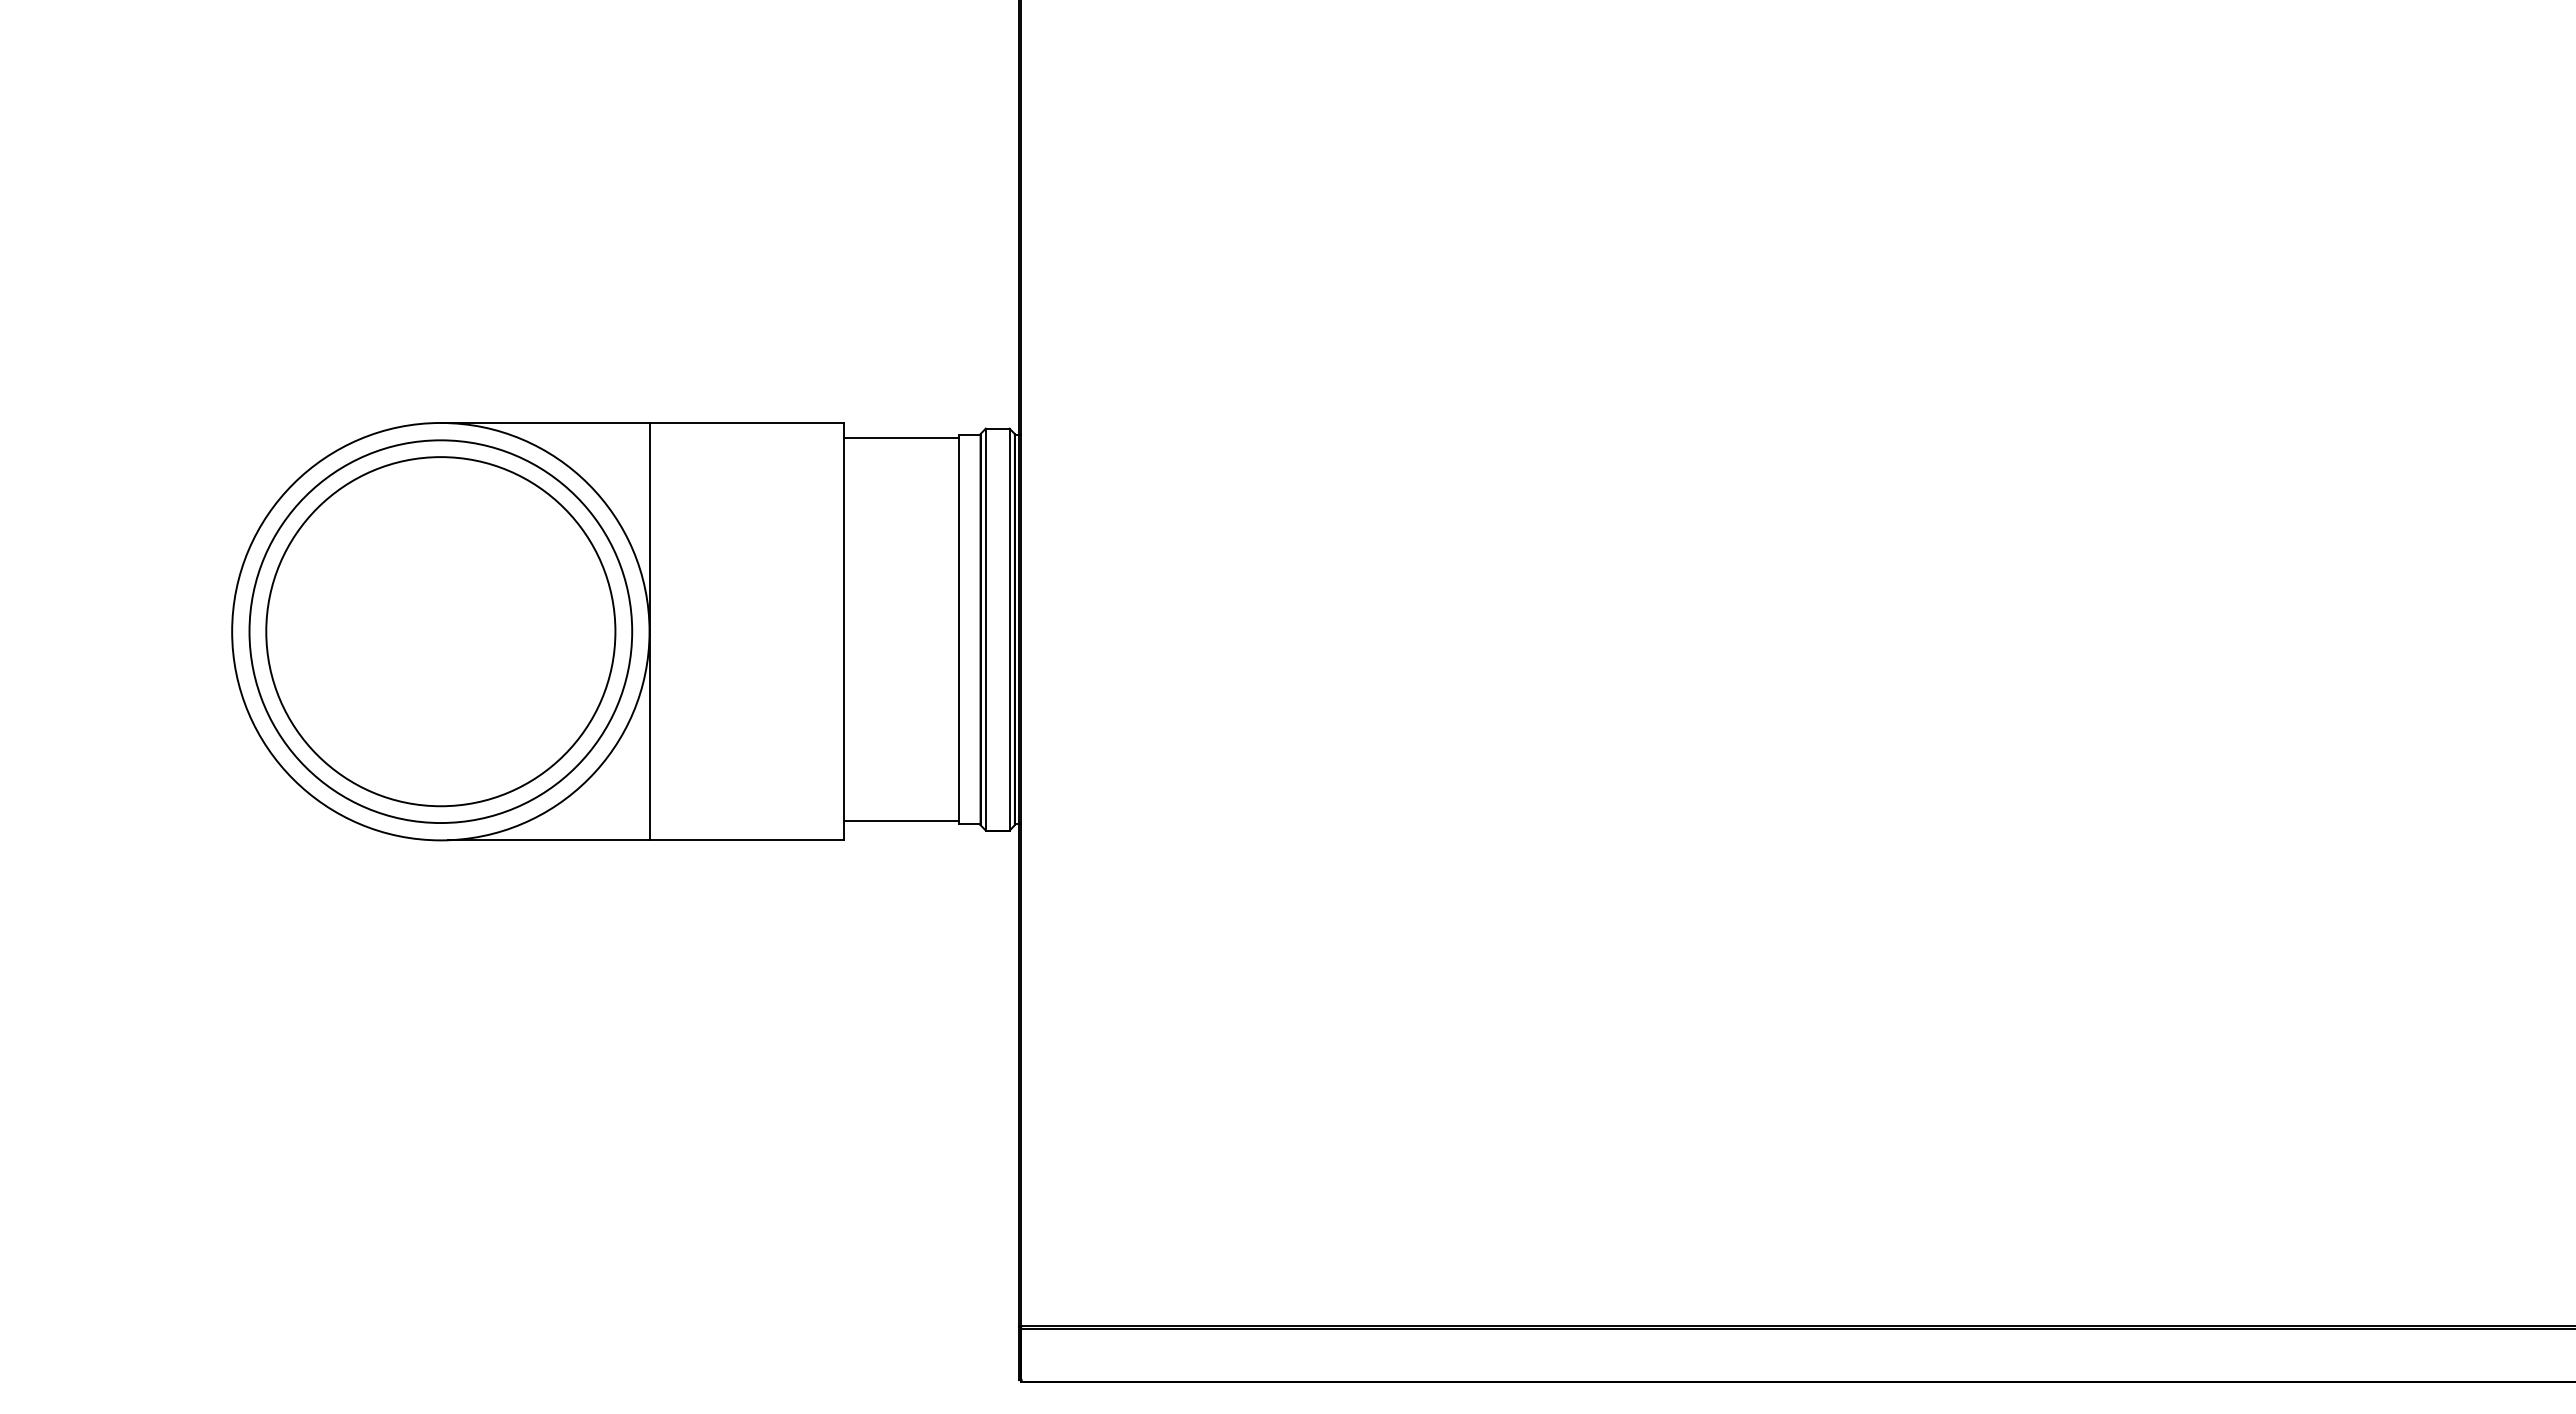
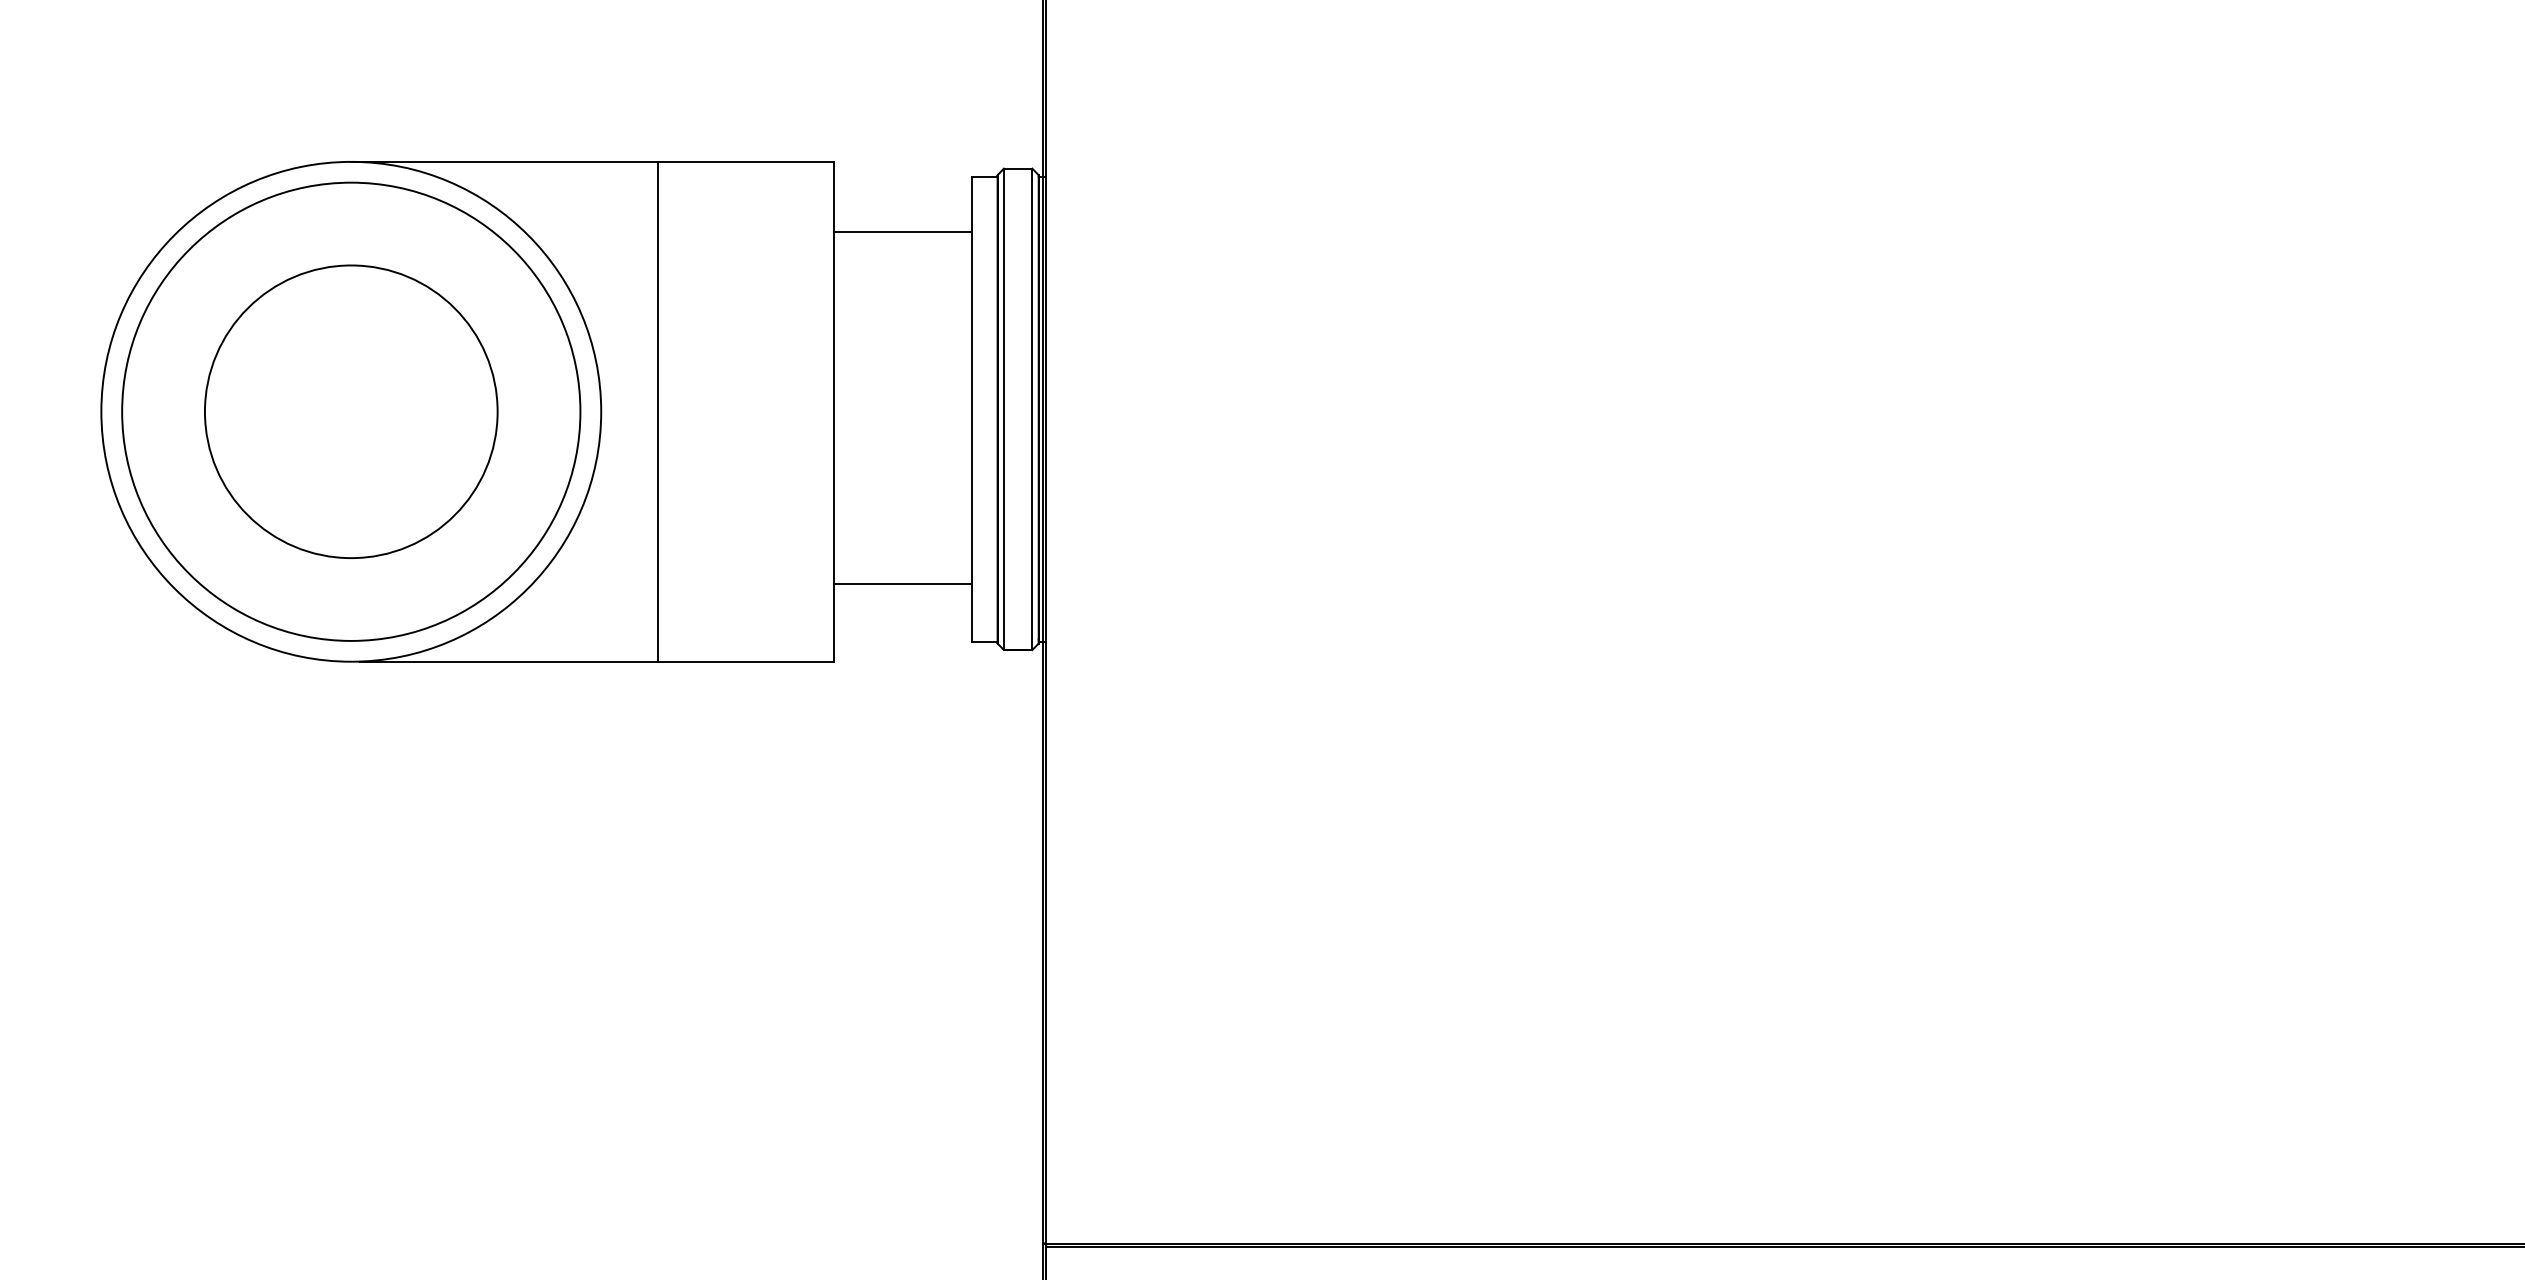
line: (901, 438) -> (902, 231), moved
circle: (440, 631) -> (350, 411), size x0.7
line: (649, 631) -> (657, 411), moved
line: (901, 821) -> (902, 584), moved

